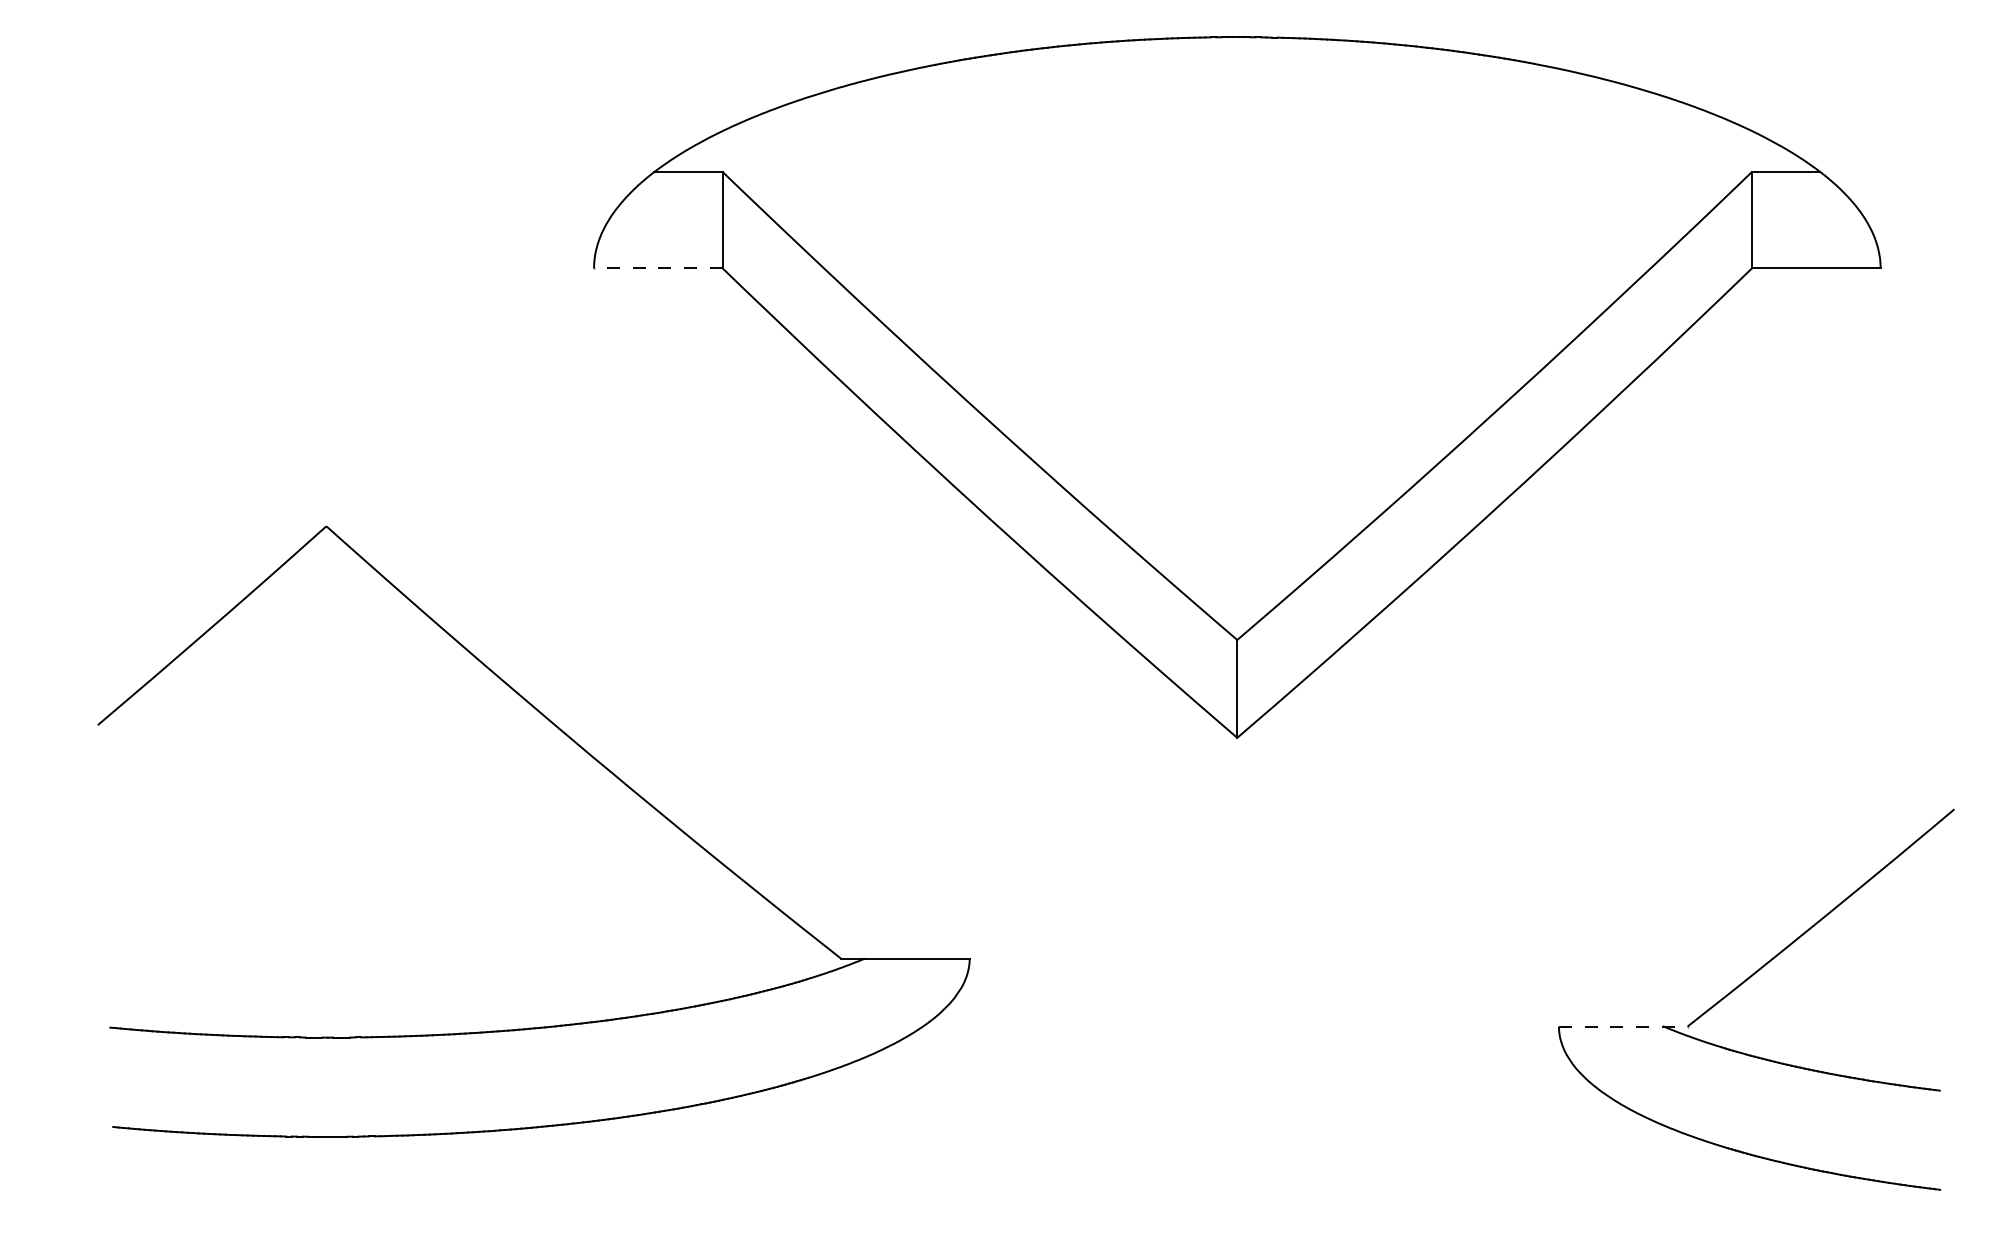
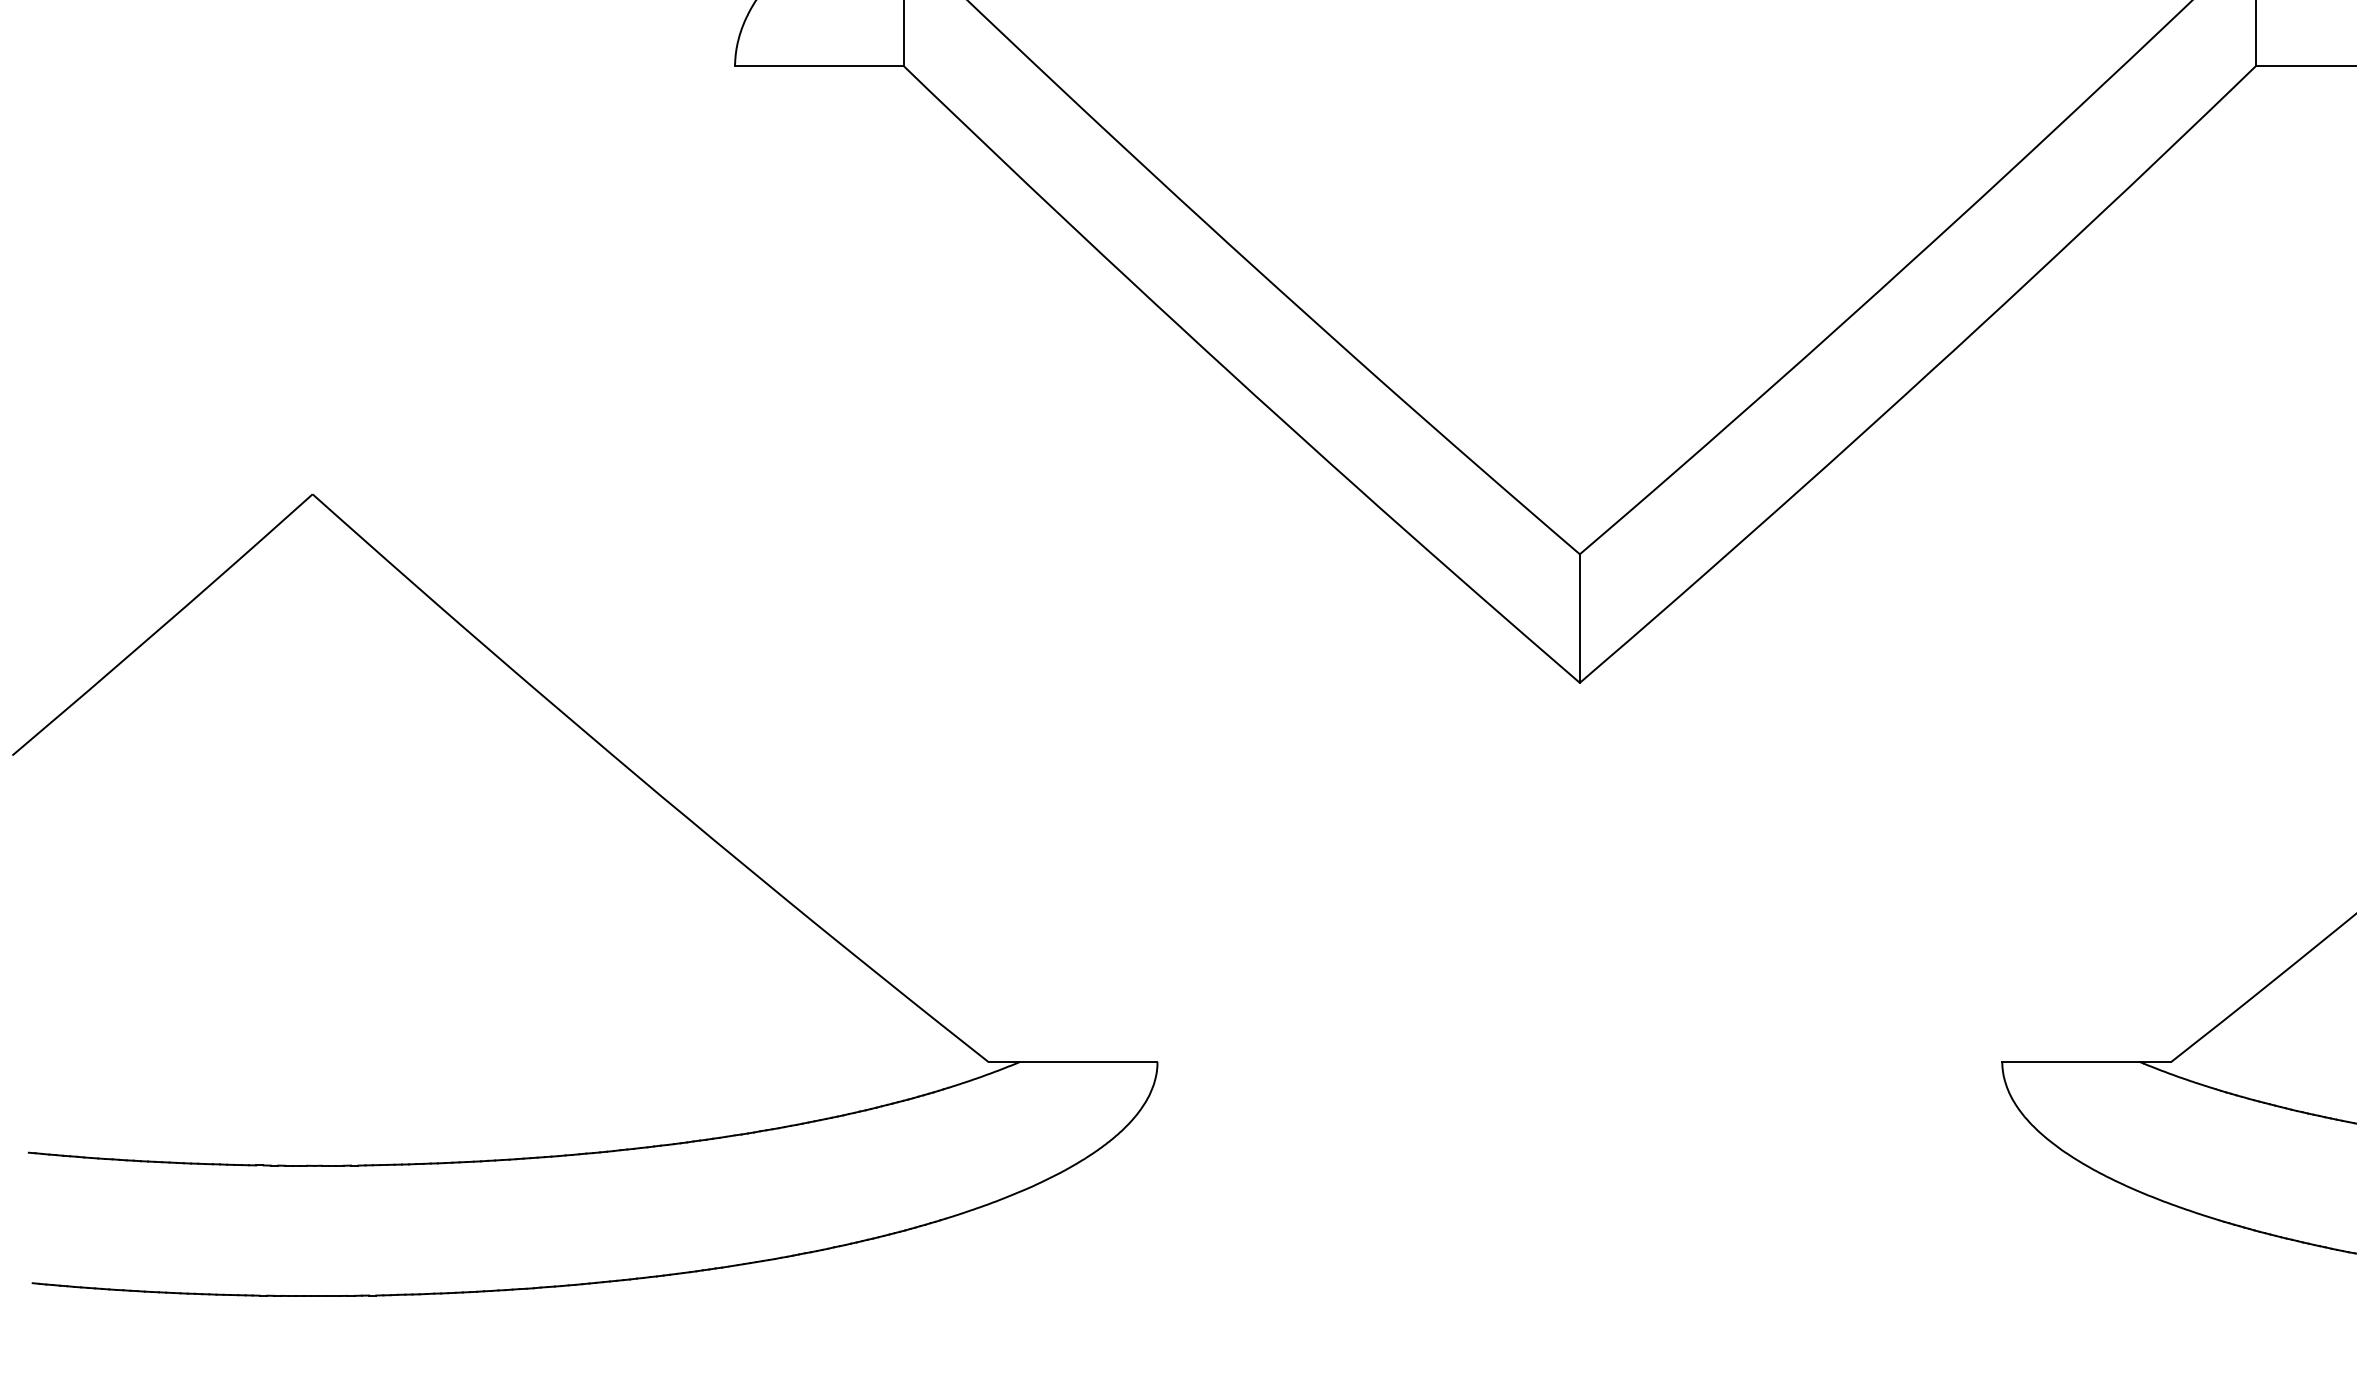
line: (657, 268) -> (818, 66), dashed -> solid
part: (591, 757) -> (660, 797), moved
line: (1623, 1026) -> (2087, 1061), dashed -> solid

